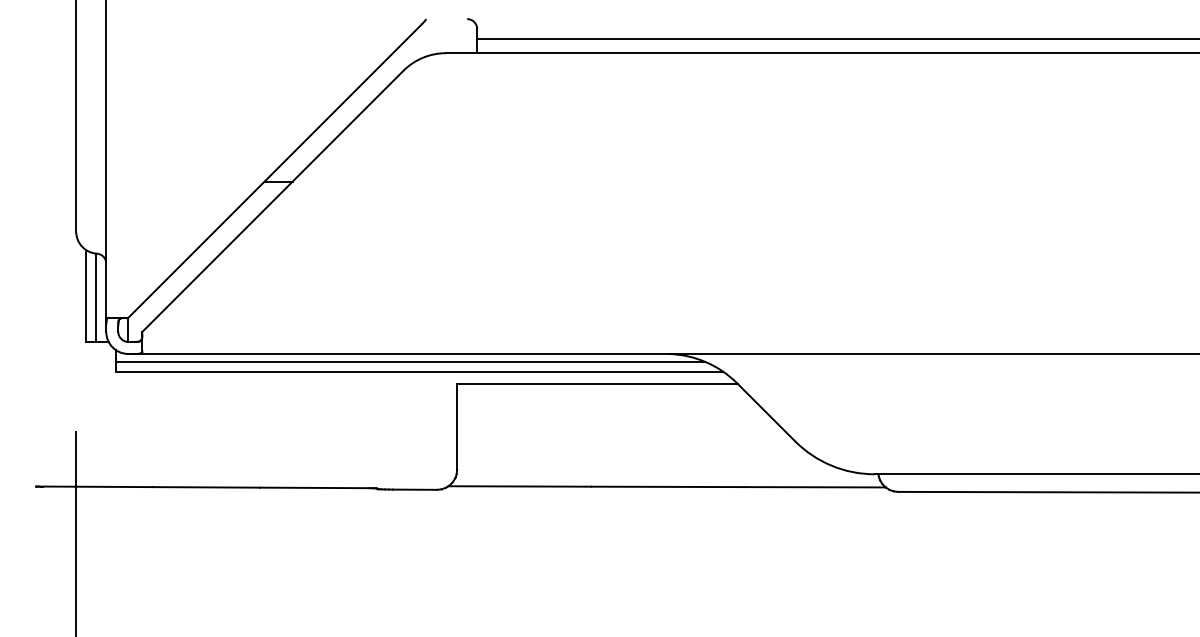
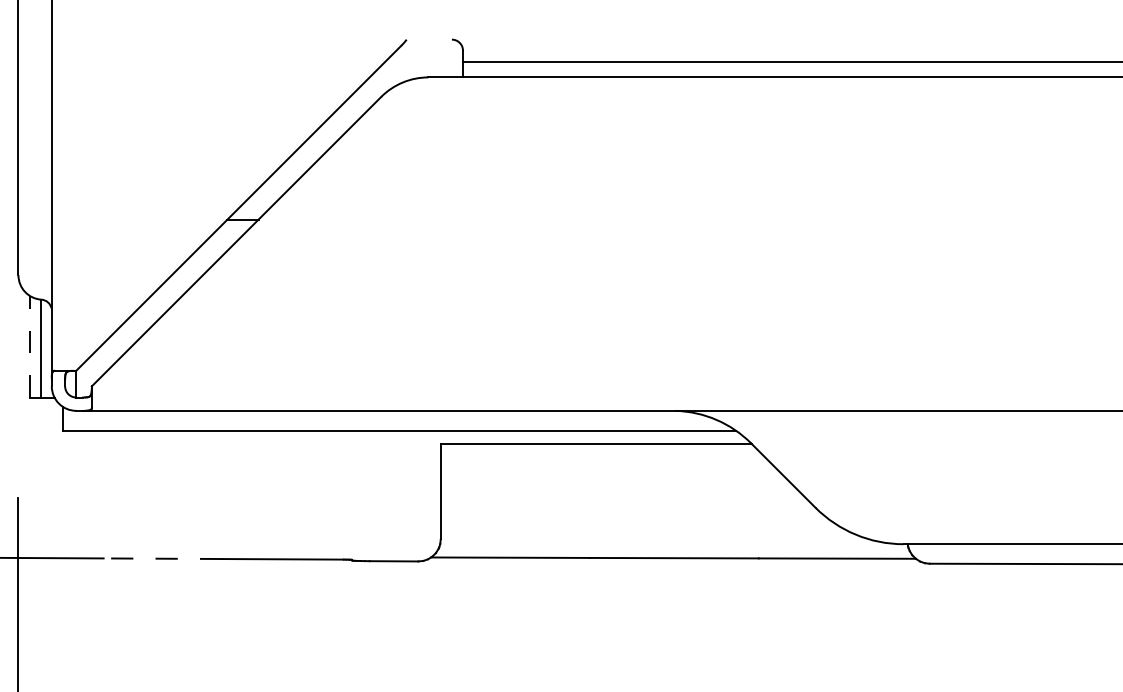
line: (86, 296) -> (29, 347), solid -> dashed
line: (410, 361) -> (389, 419), removed
line: (206, 487) -> (162, 558), solid -> dashed

